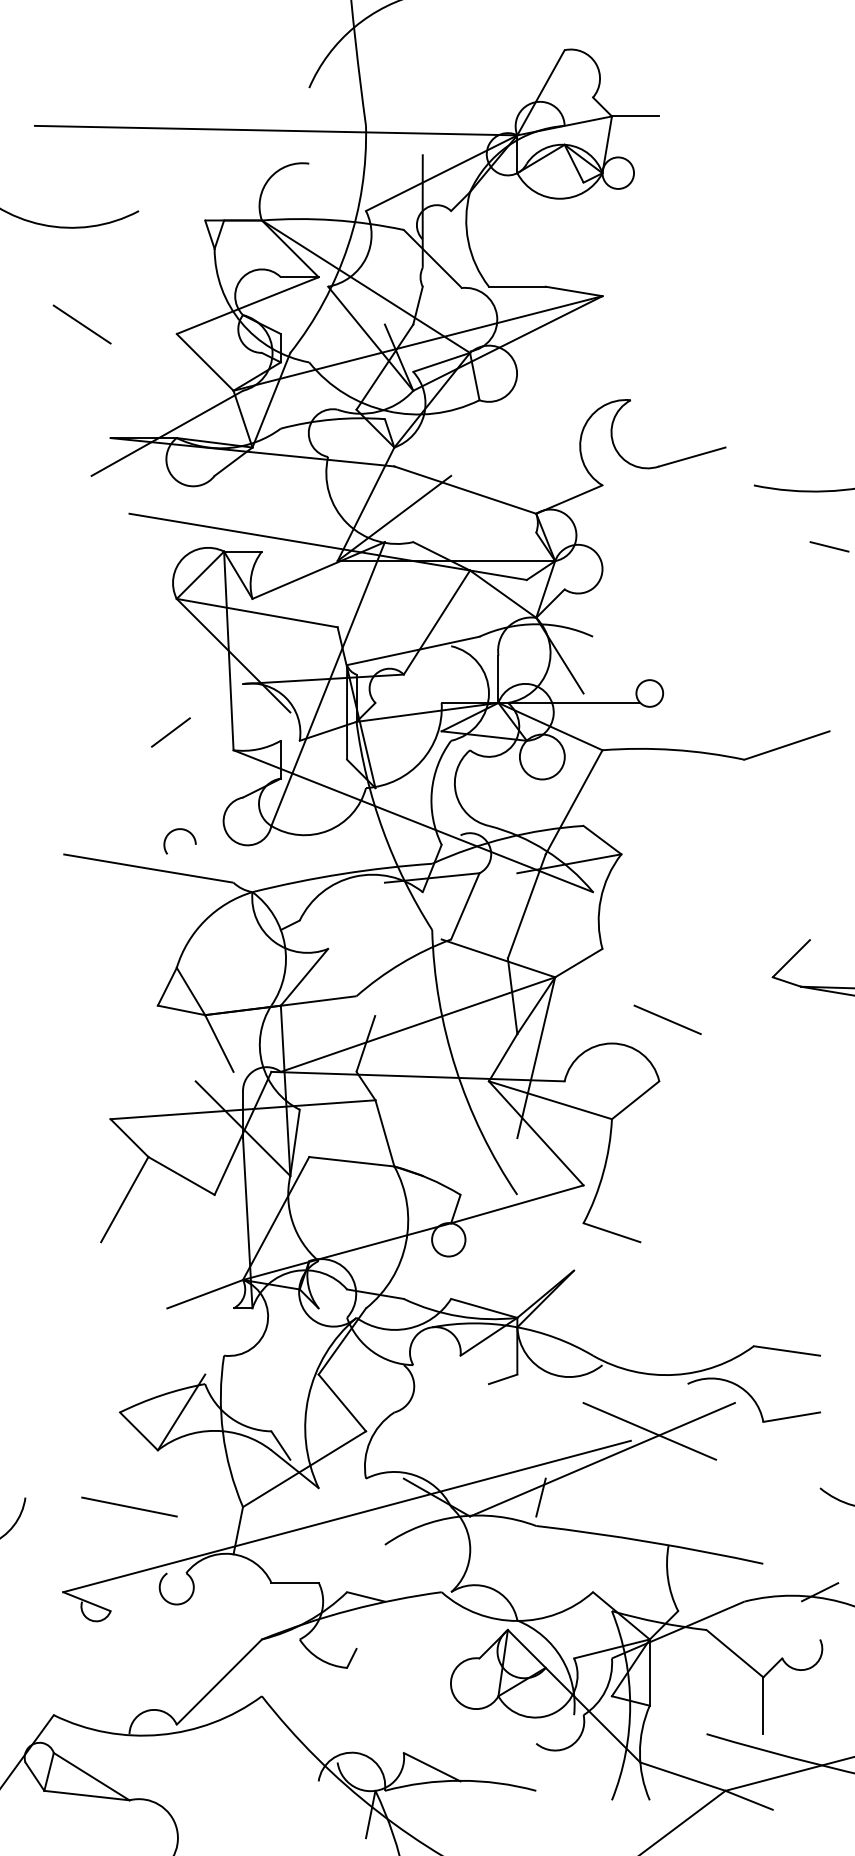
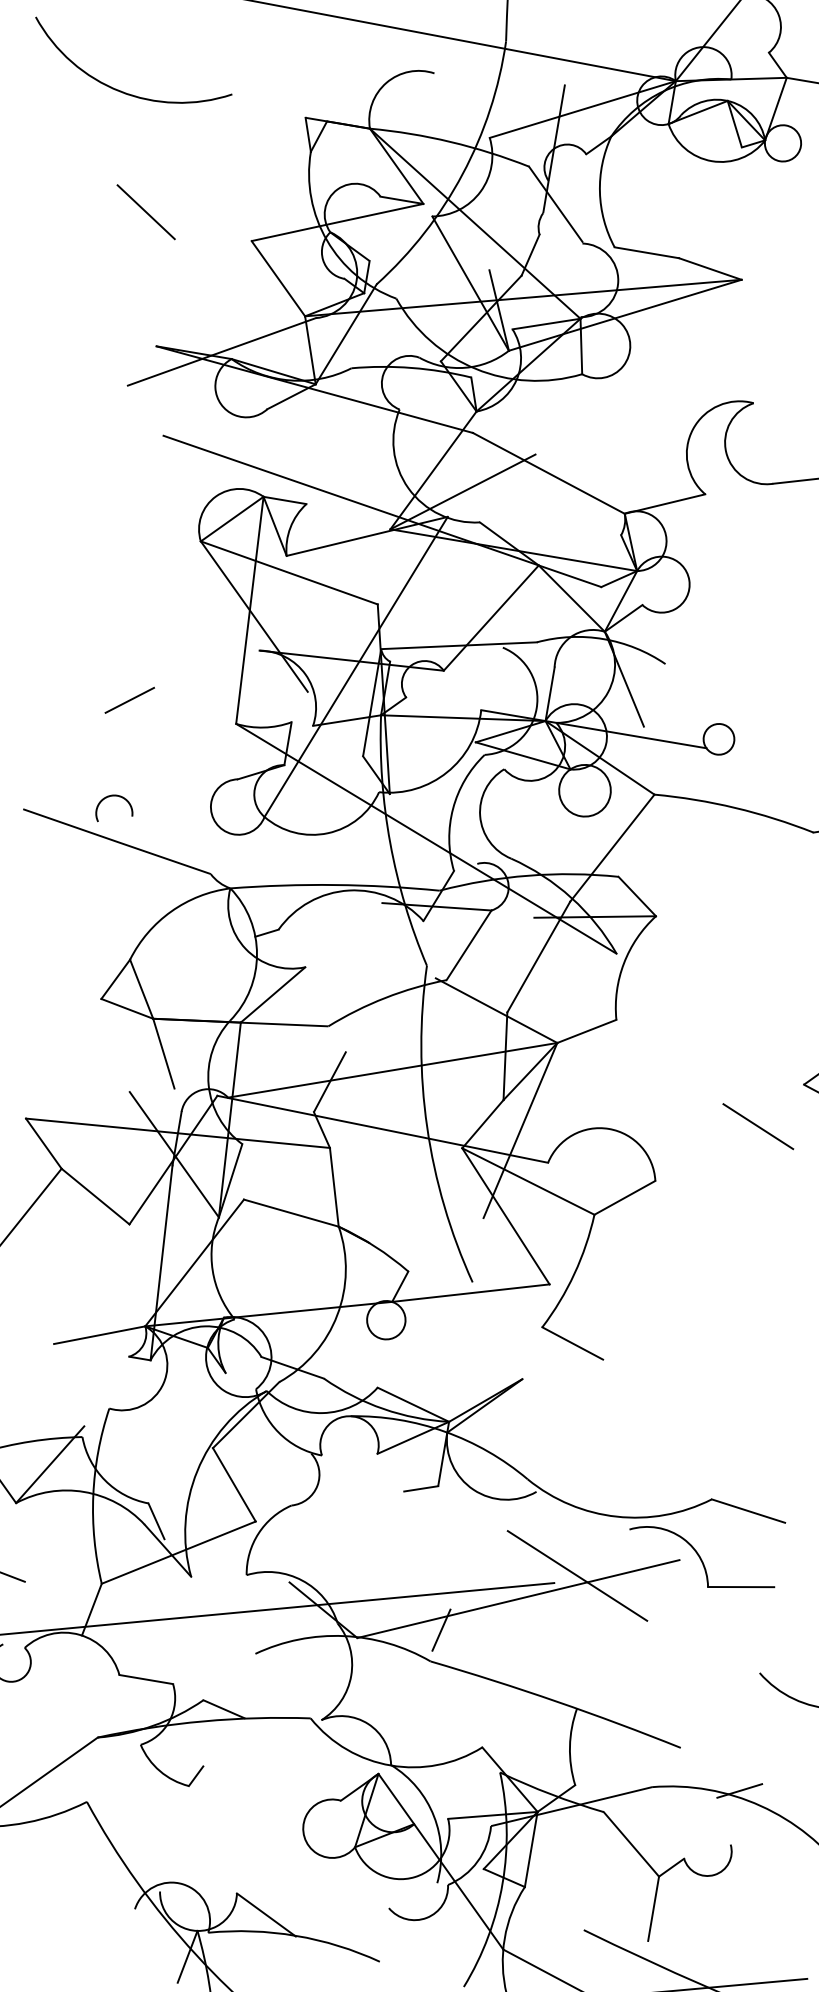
line: (170, 732) -> (129, 700), moved
arc: (178, 830) -> (115, 797), moved
line: (667, 1019) -> (758, 1126), moved

